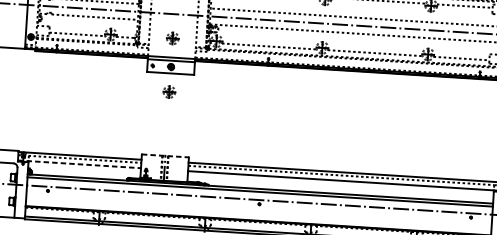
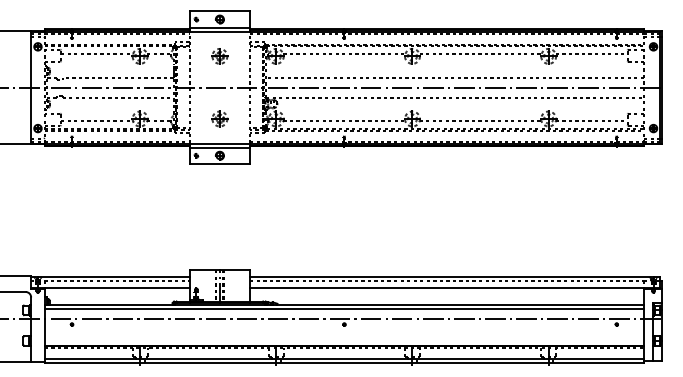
part: (169, 91) -> (219, 187), removed
line: (165, 156) -> (220, 270), dashed -> solid
line: (79, 164) -> (110, 287), dashed -> solid

